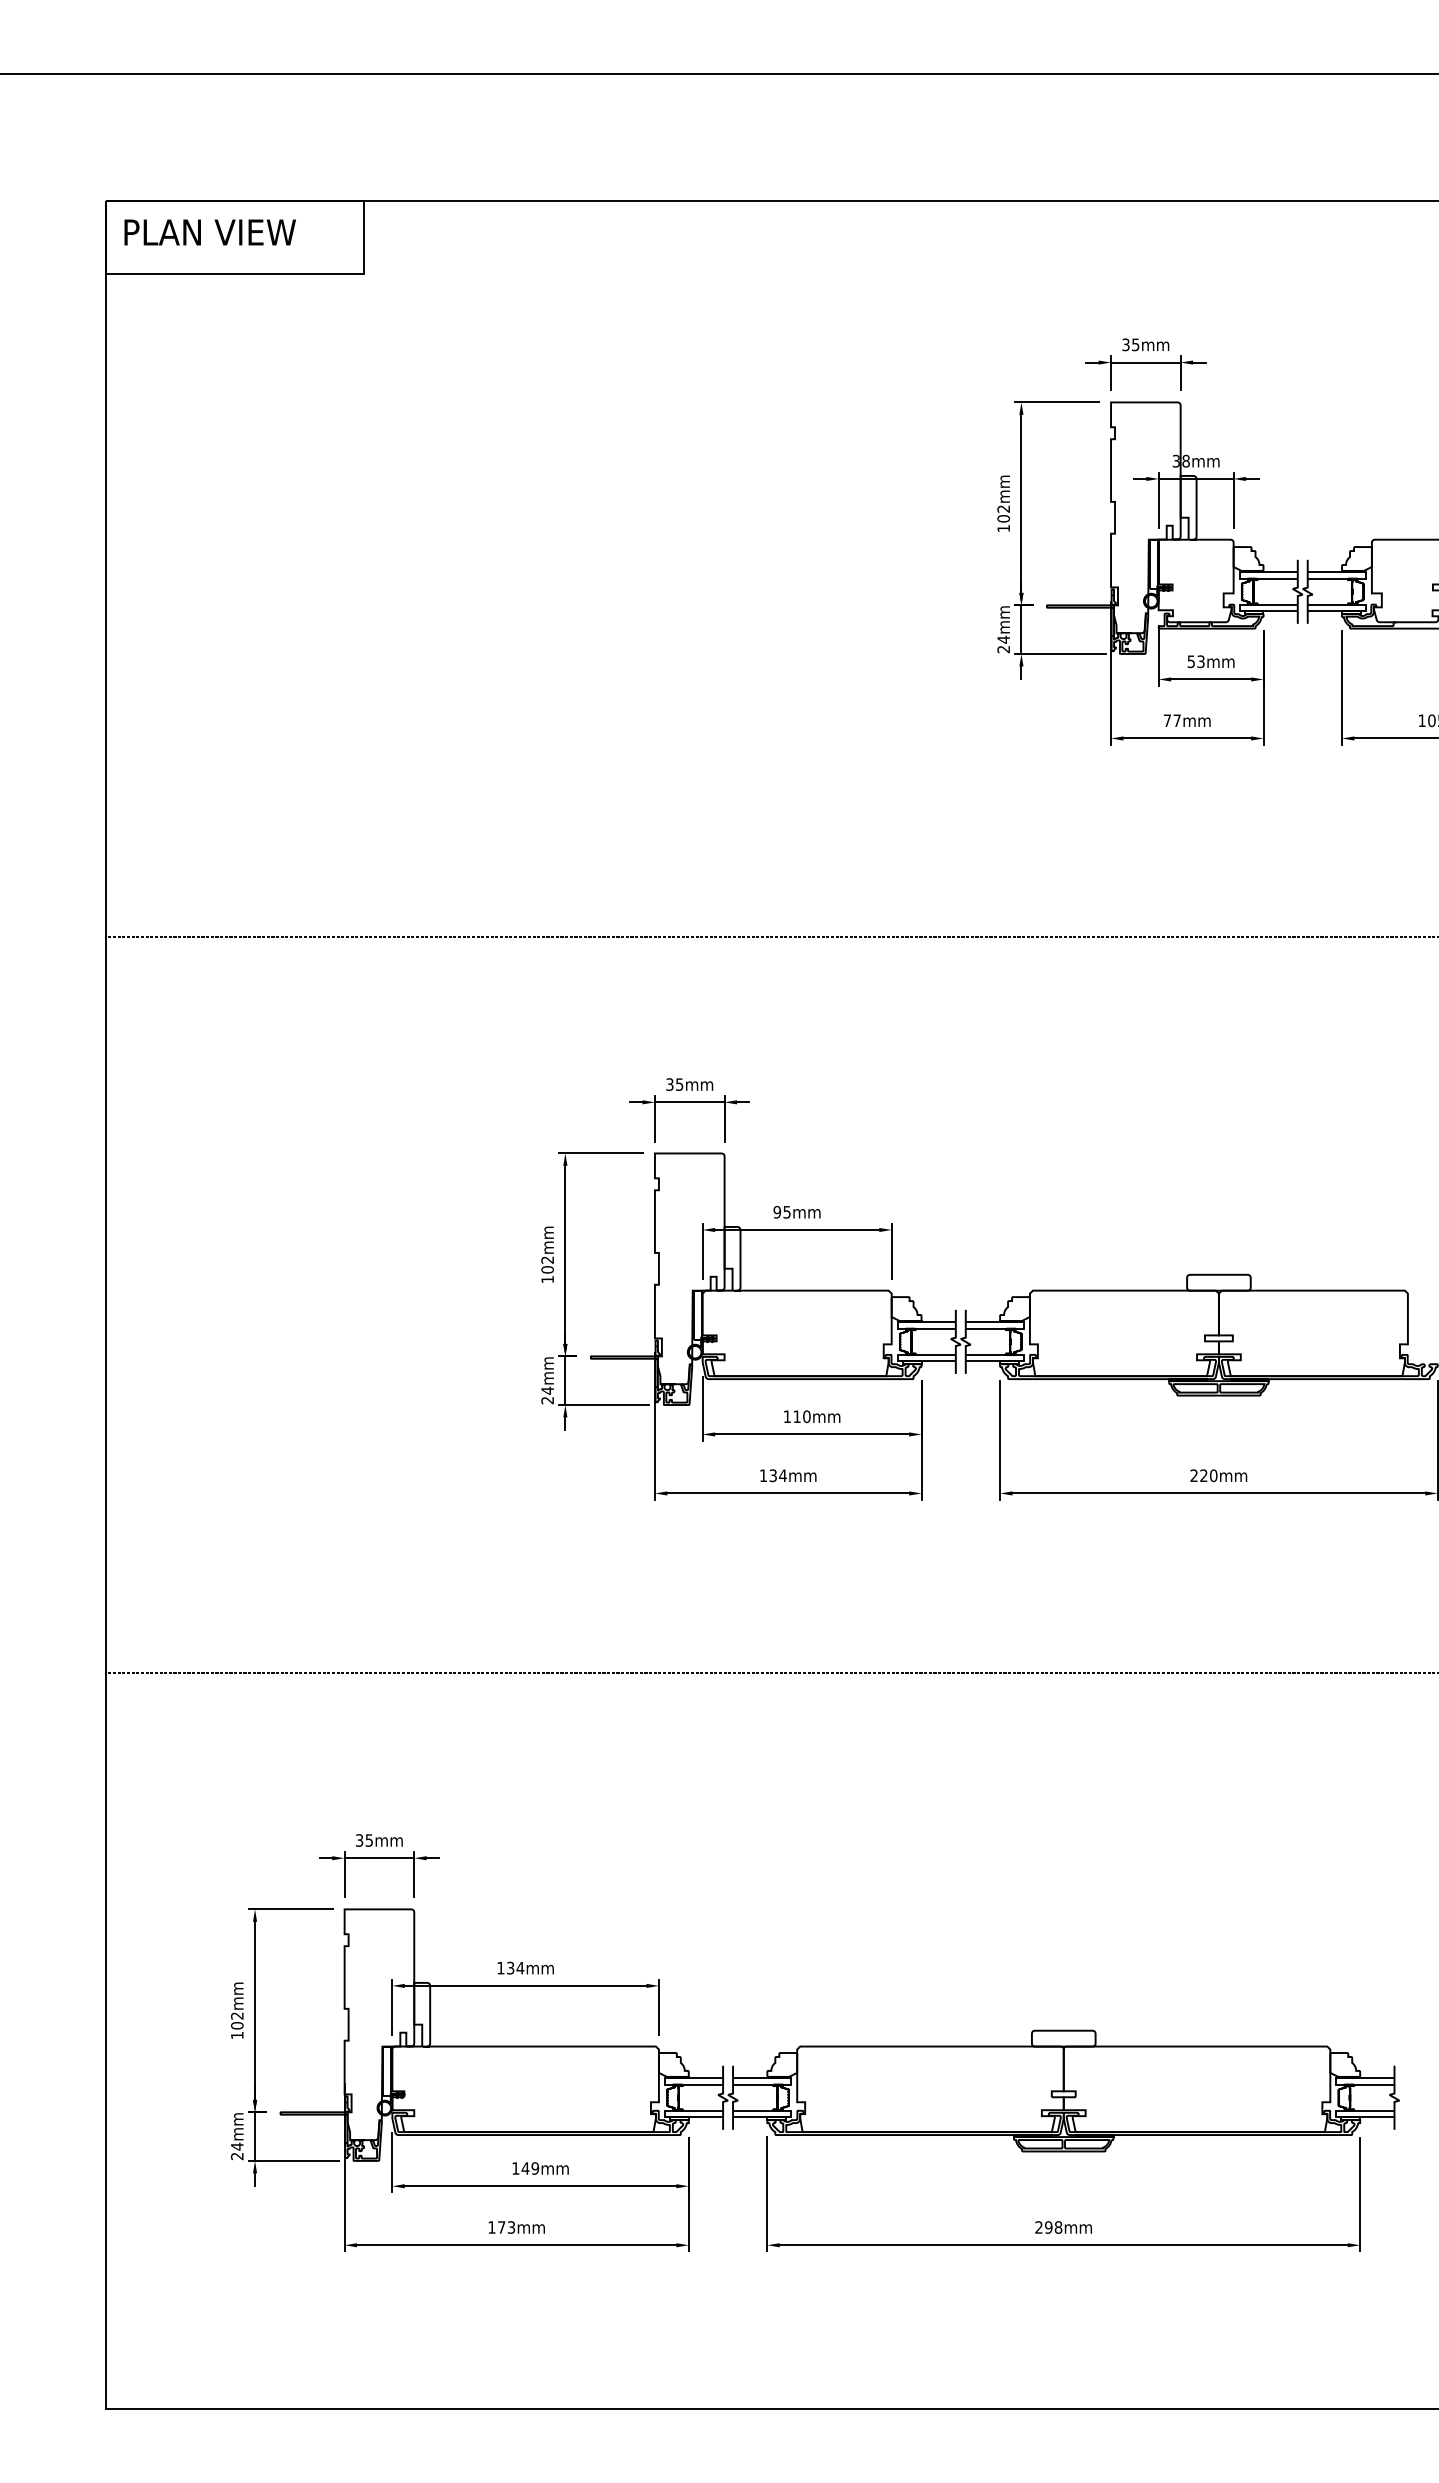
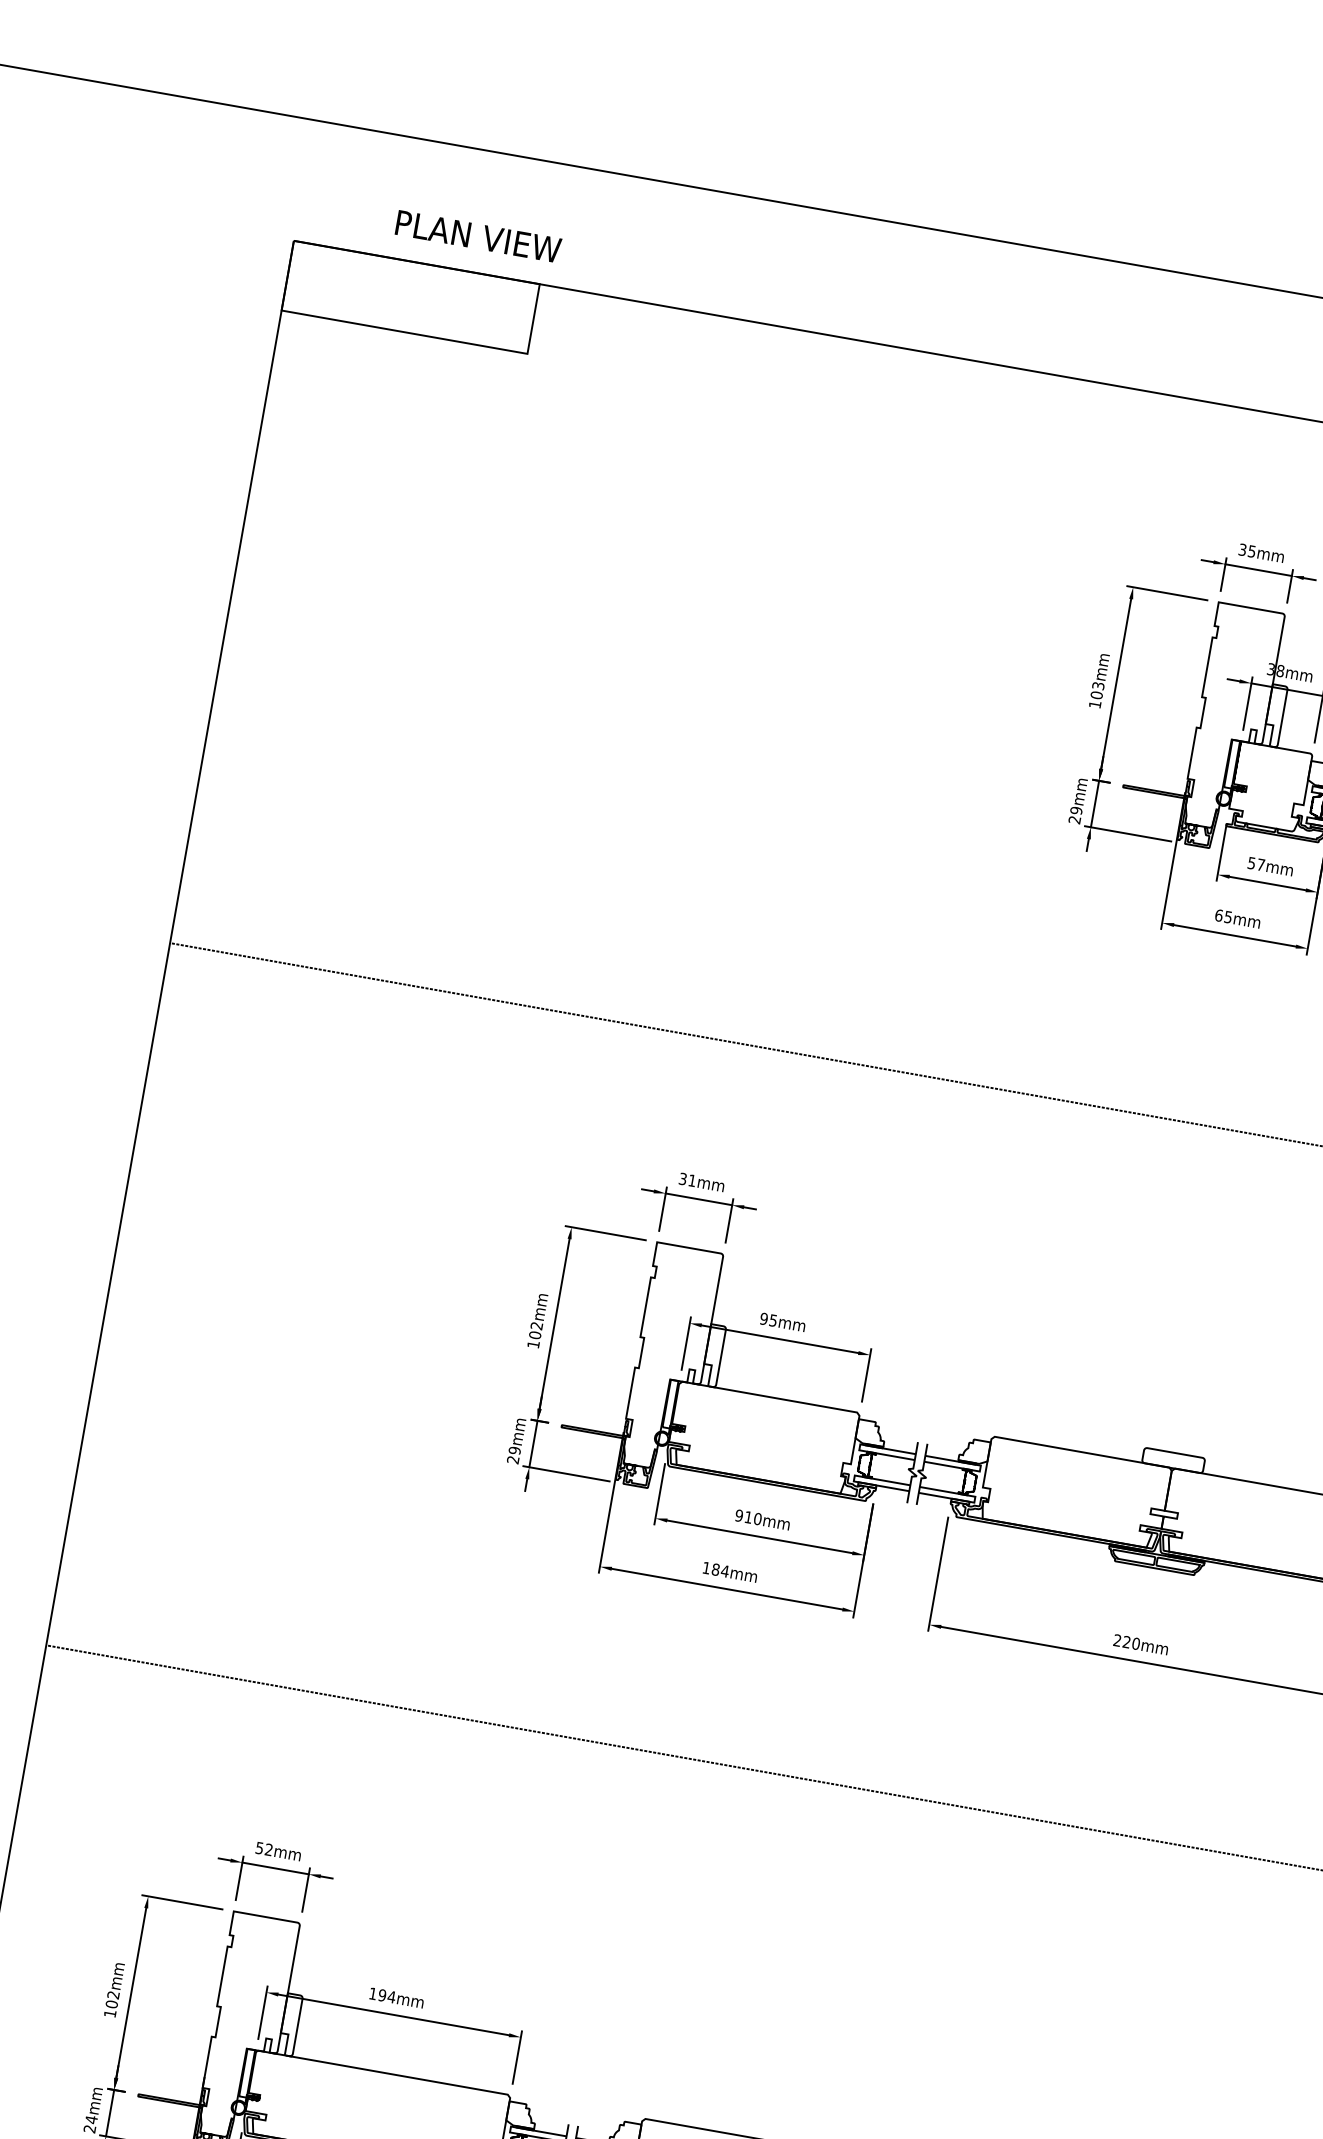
text: (209, 232) -> (477, 236), moved
text: (1003, 508) -> (1098, 685), 102mm -> 103mm
text: (1003, 639) -> (1076, 810), 24mm -> 29mm
text: (1200, 661) -> (1260, 864), 53mm -> 57mm
text: (1171, 720) -> (1222, 916), 77mm -> 65mm
text: (679, 1084) -> (692, 1180), 35mm -> 31mm
text: (547, 1390) -> (514, 1450), 24mm -> 29mm
text: (787, 1416) -> (739, 1515), 110mm -> 910mm
text: (773, 1475) -> (716, 1569), 134mm -> 184mm
text: (364, 1840) -> (264, 1849), 35mm -> 52mm
text: (510, 1967) -> (382, 1994), 134mm -> 194mm

